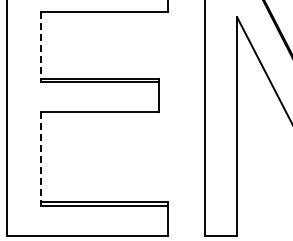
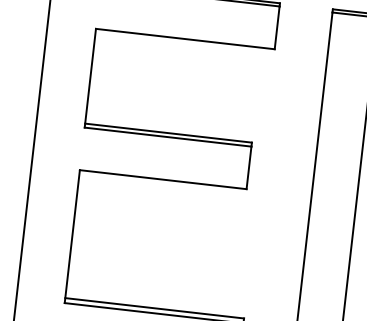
line: (41, 46) -> (90, 77), dashed -> solid
line: (41, 158) -> (72, 236), dashed -> solid

